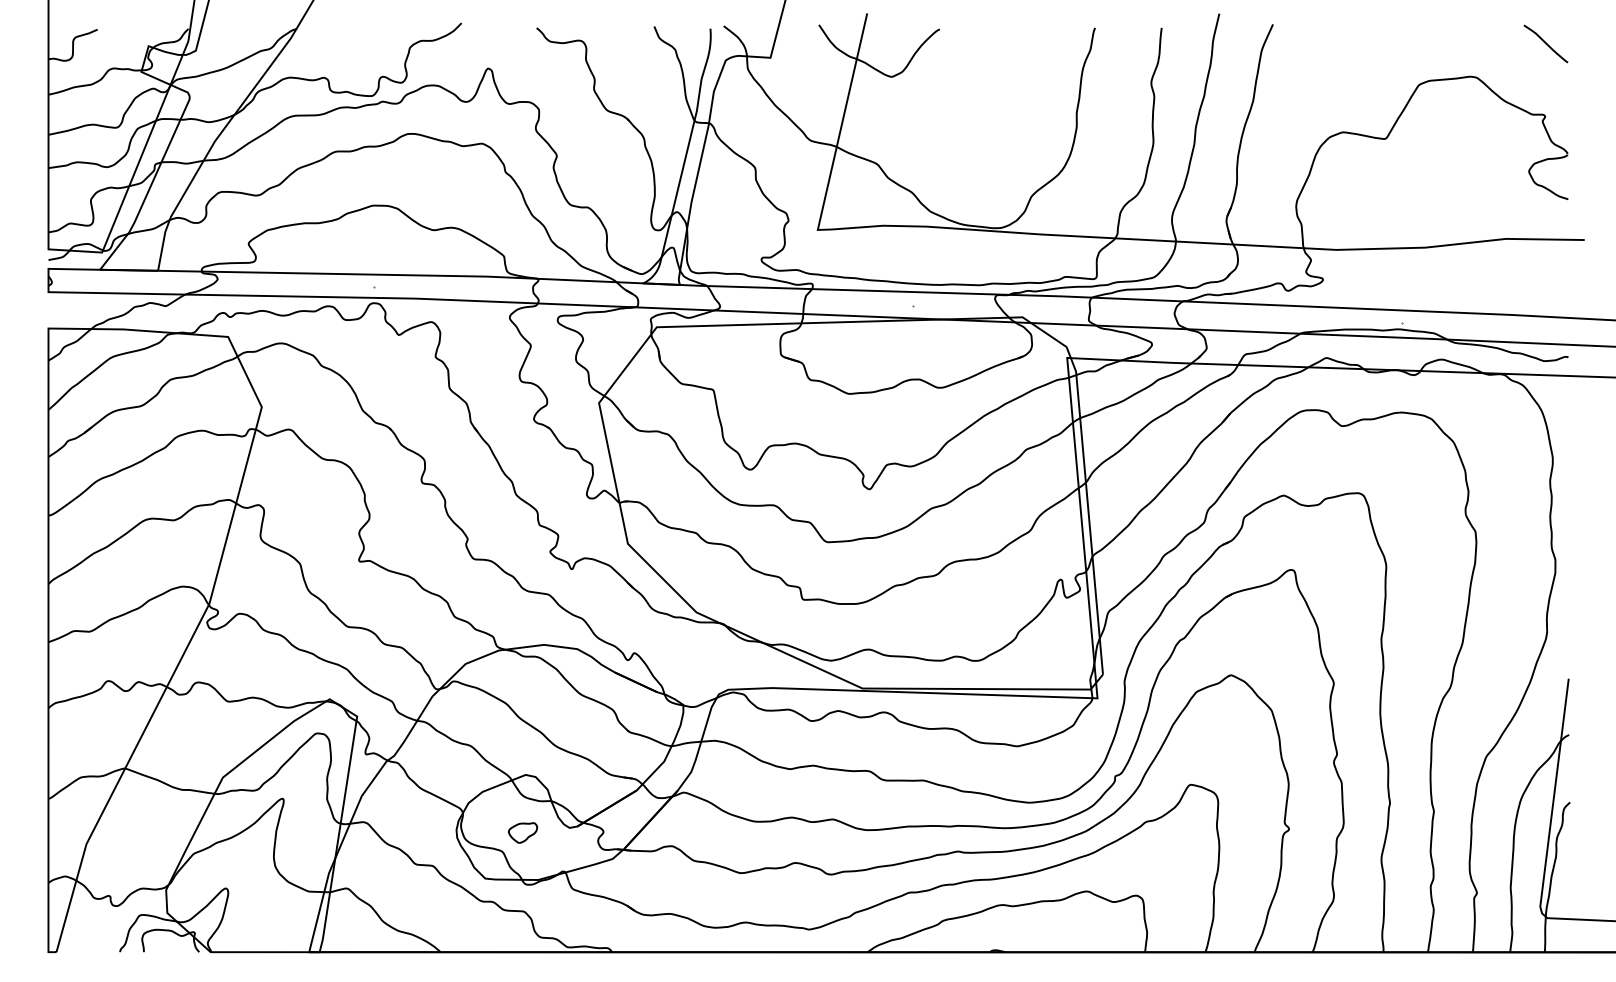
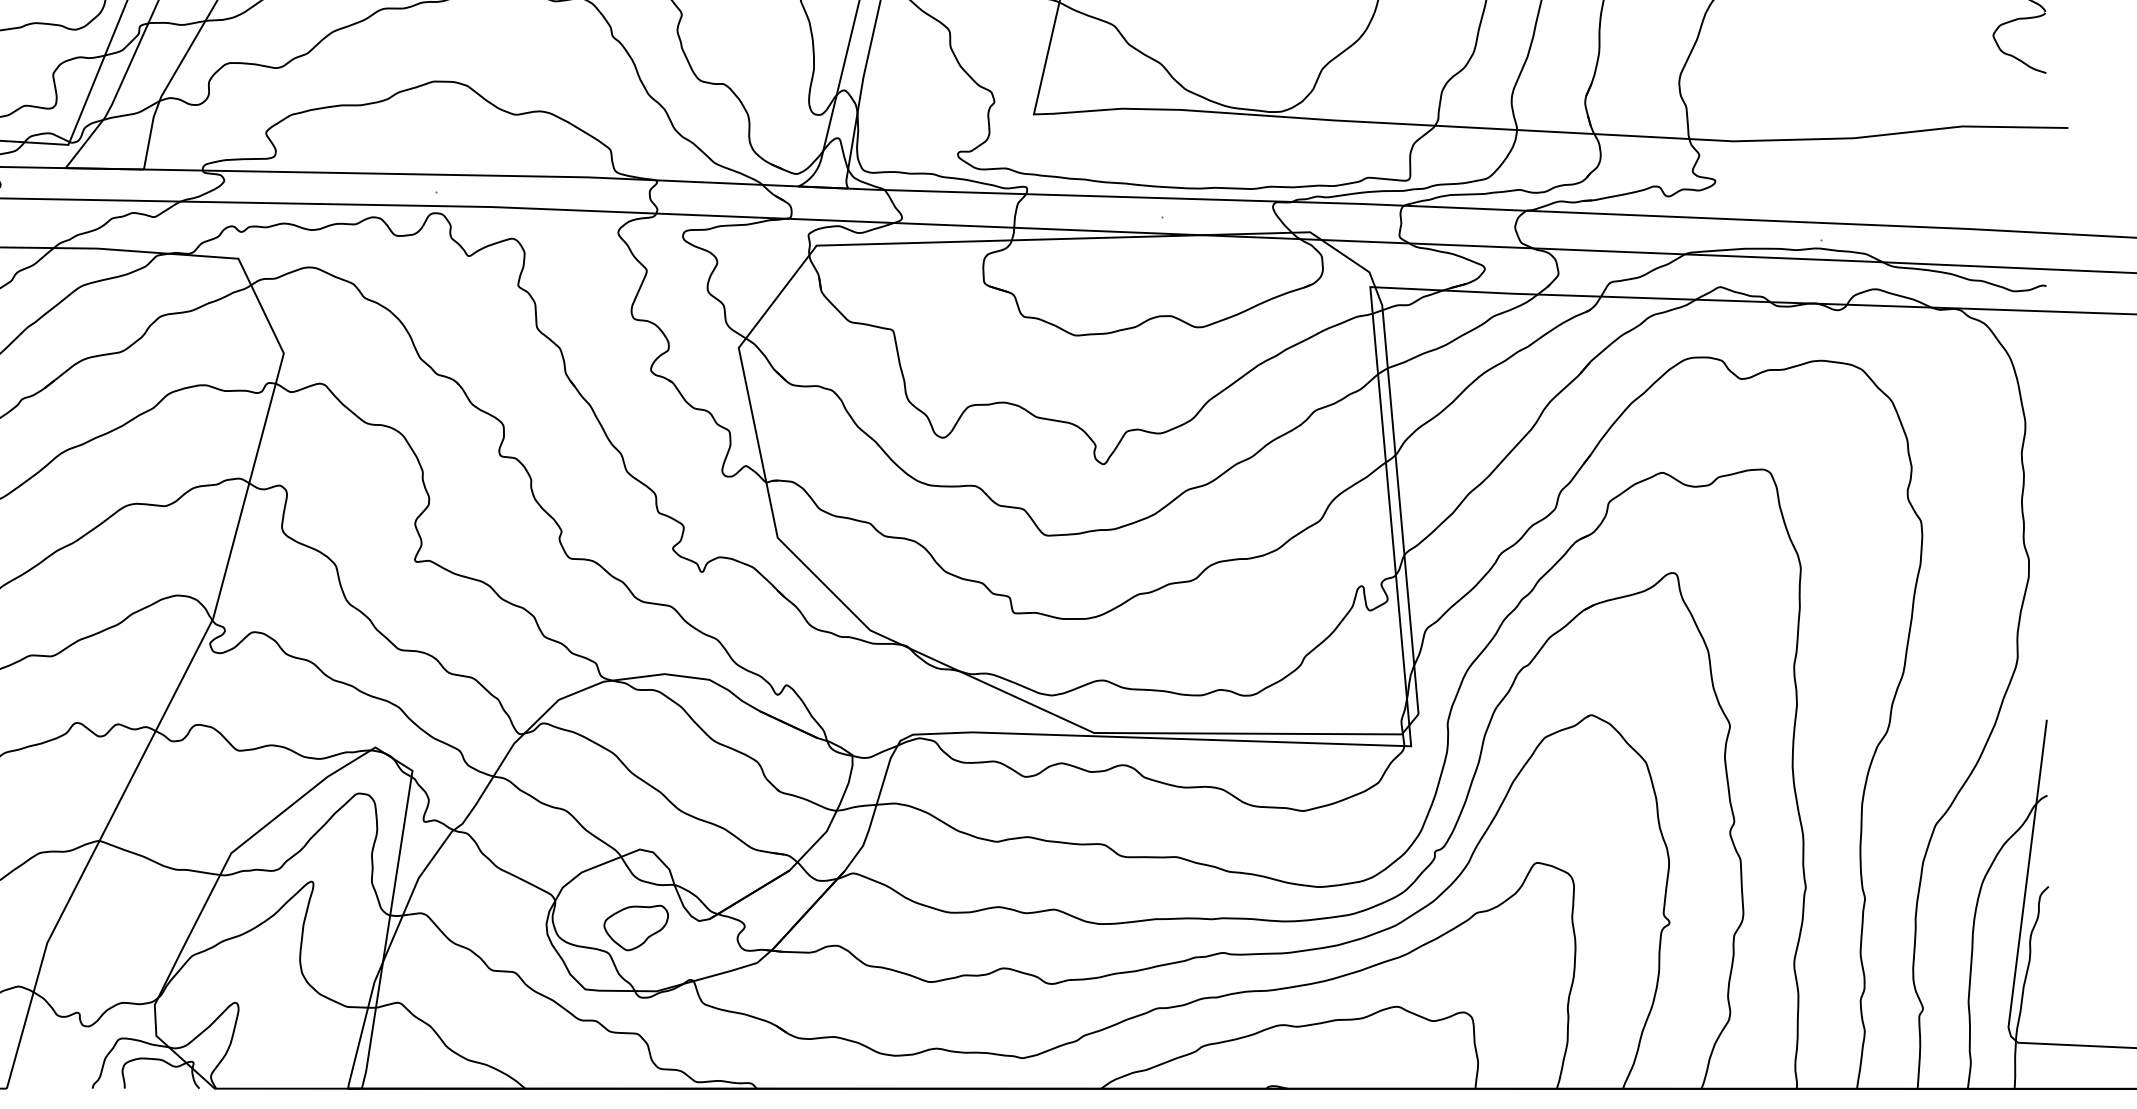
part: (522, 832) -> (635, 927), size x1.67

